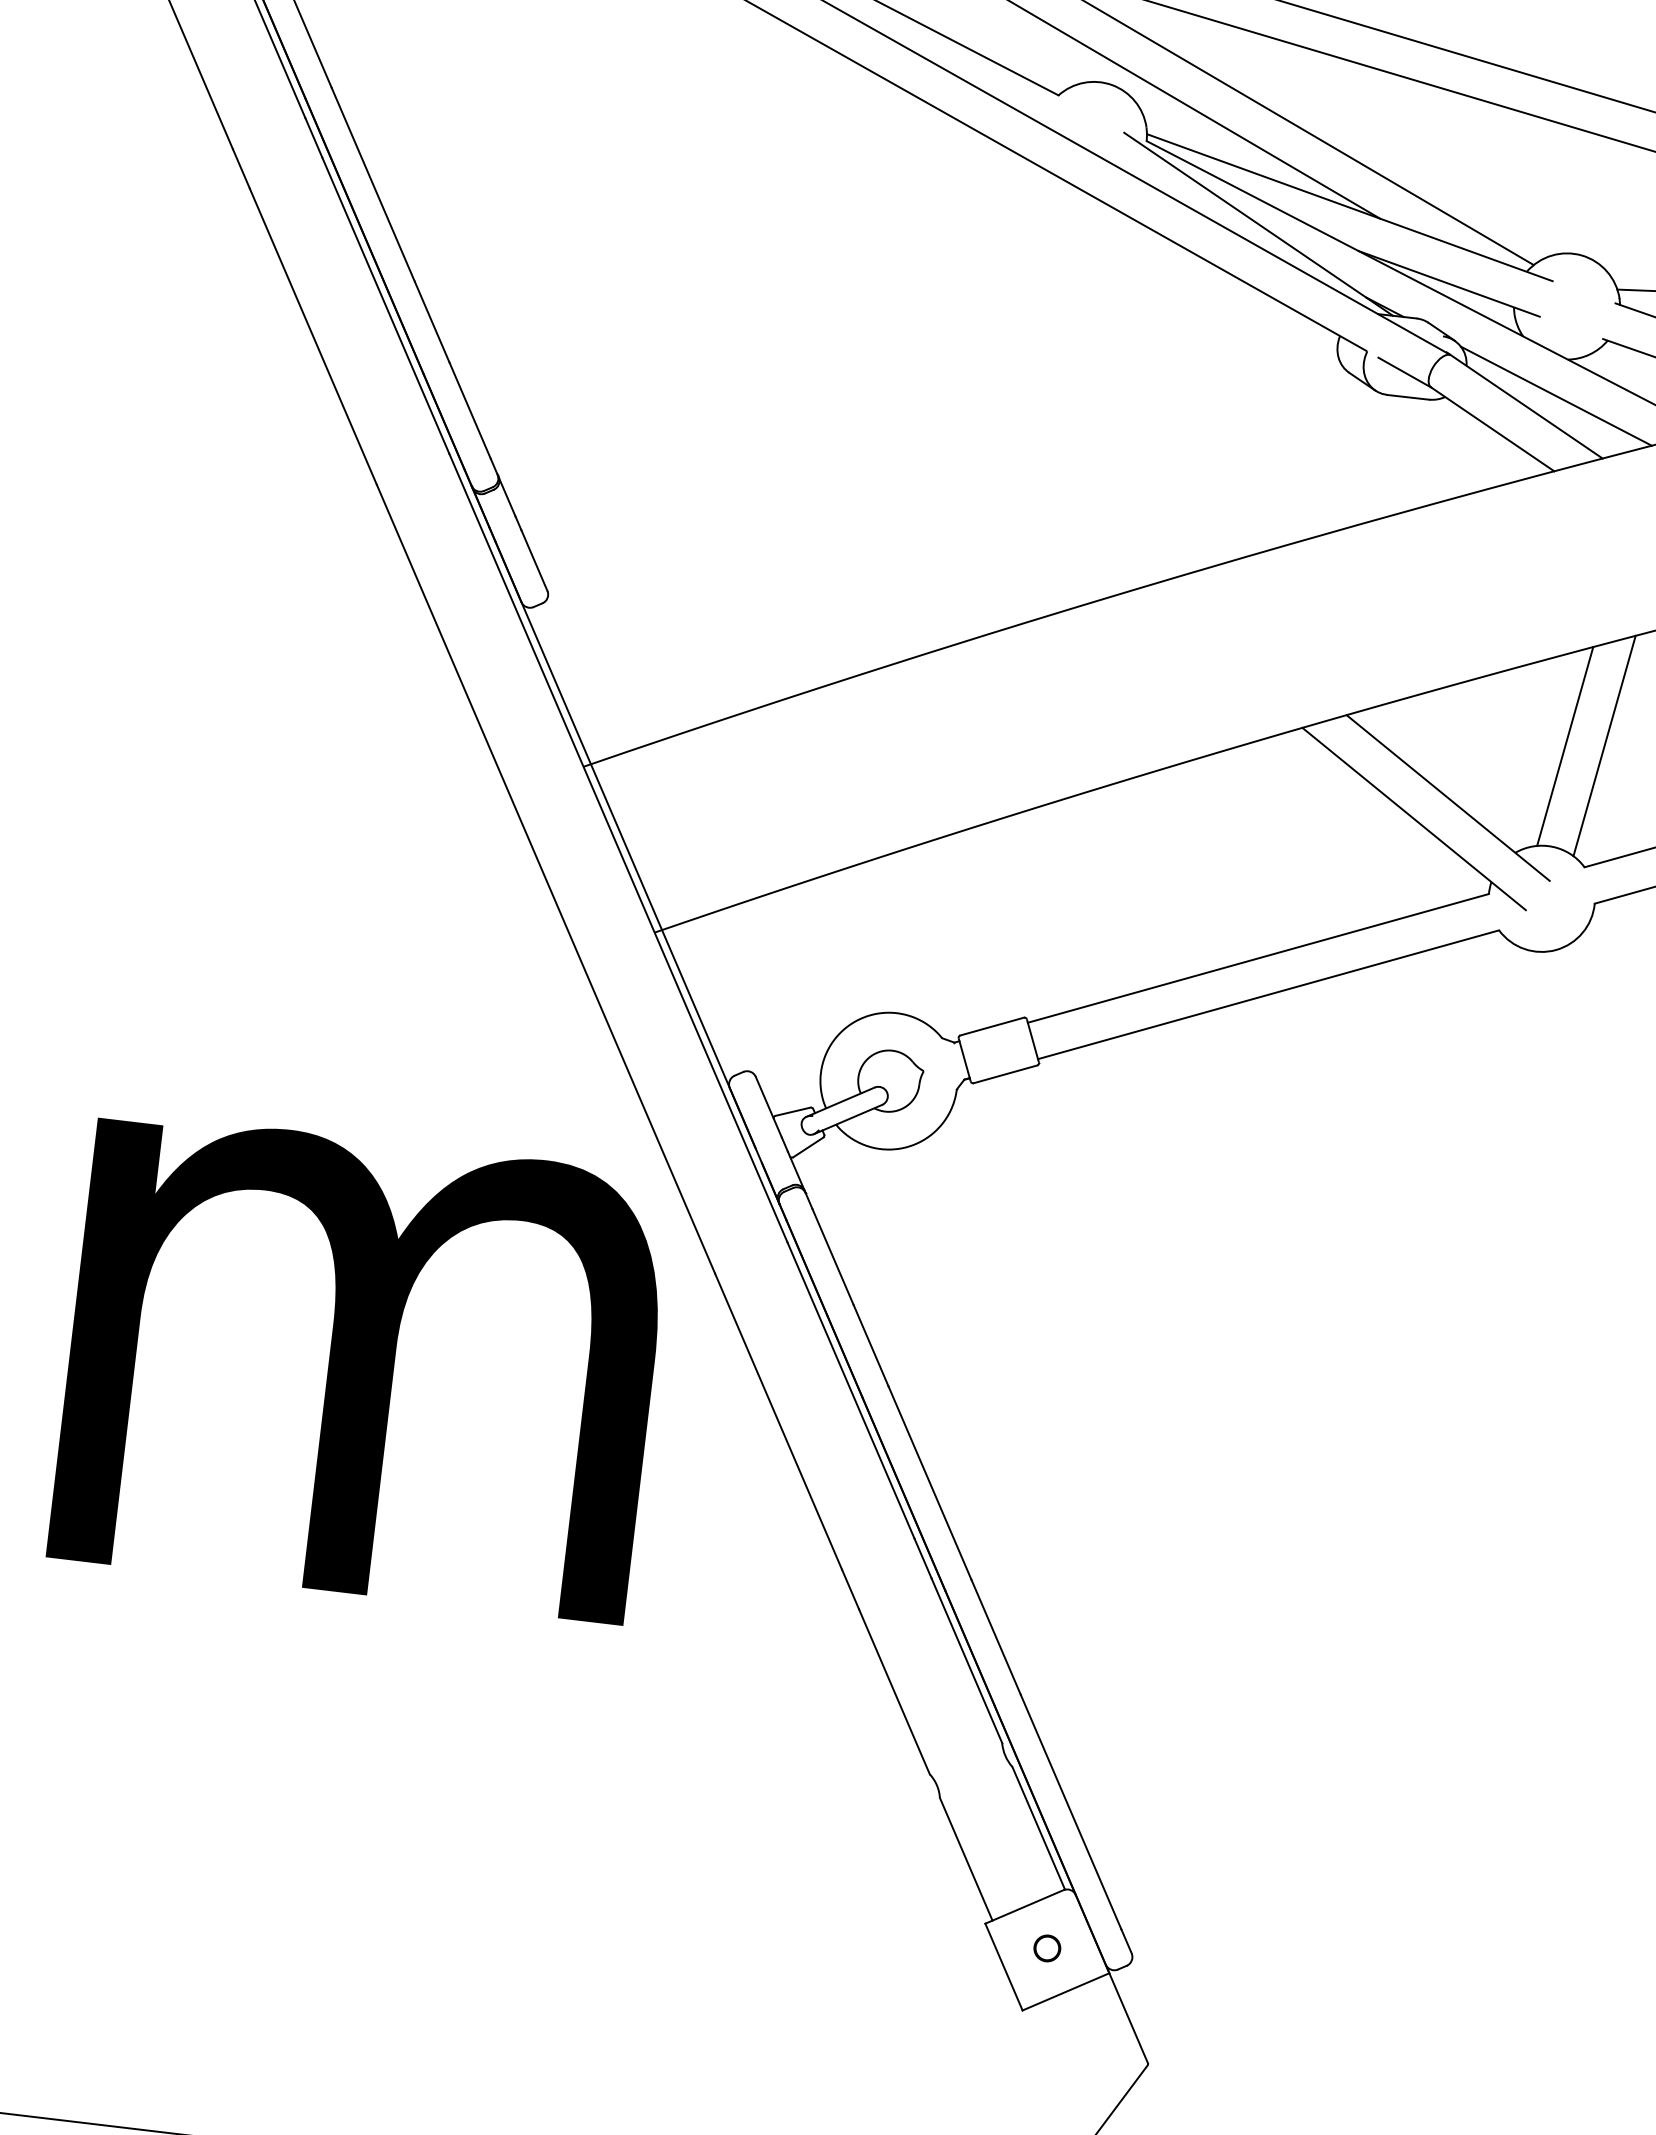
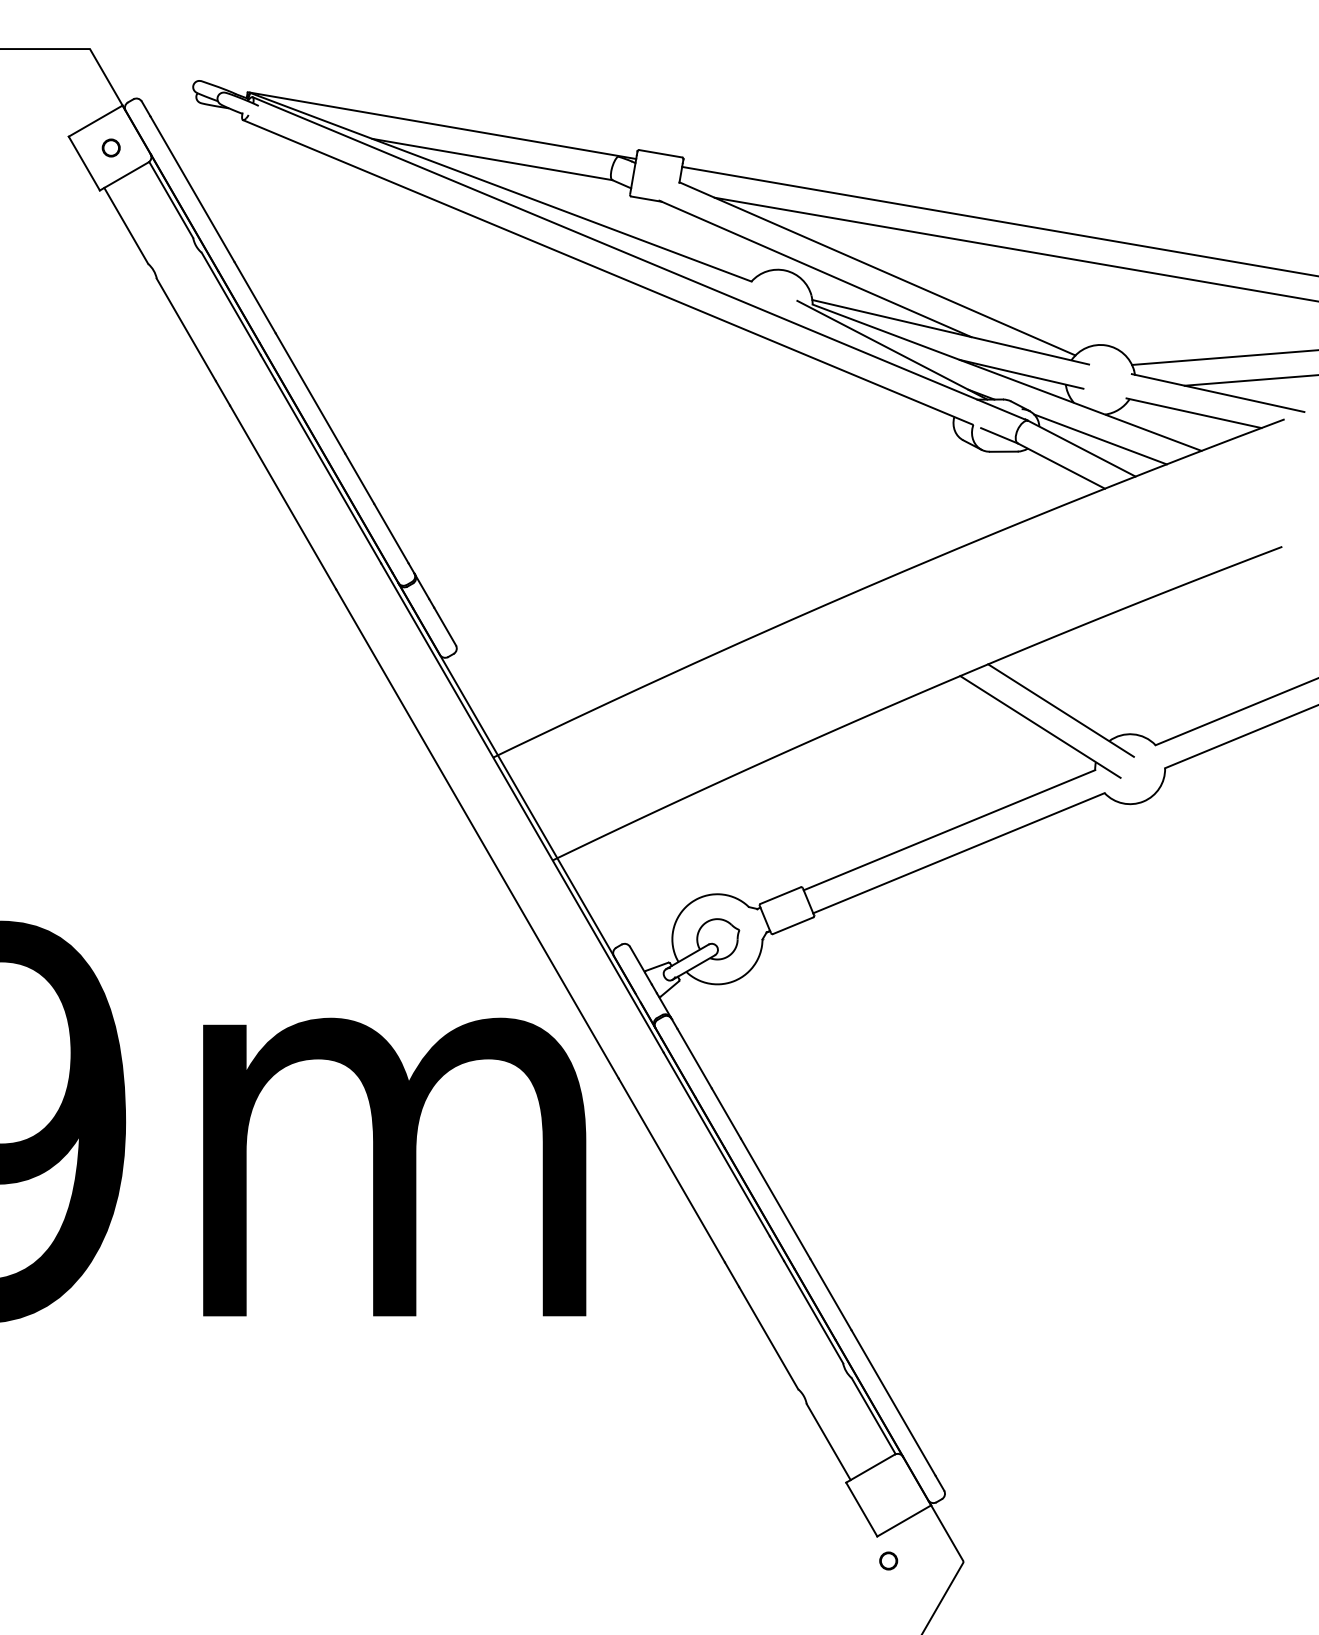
line: (1605, 744) -> (1159, 663), removed
line: (1565, 746) -> (1133, 667), removed
circle: (1047, 1947) -> (888, 1560), moved

